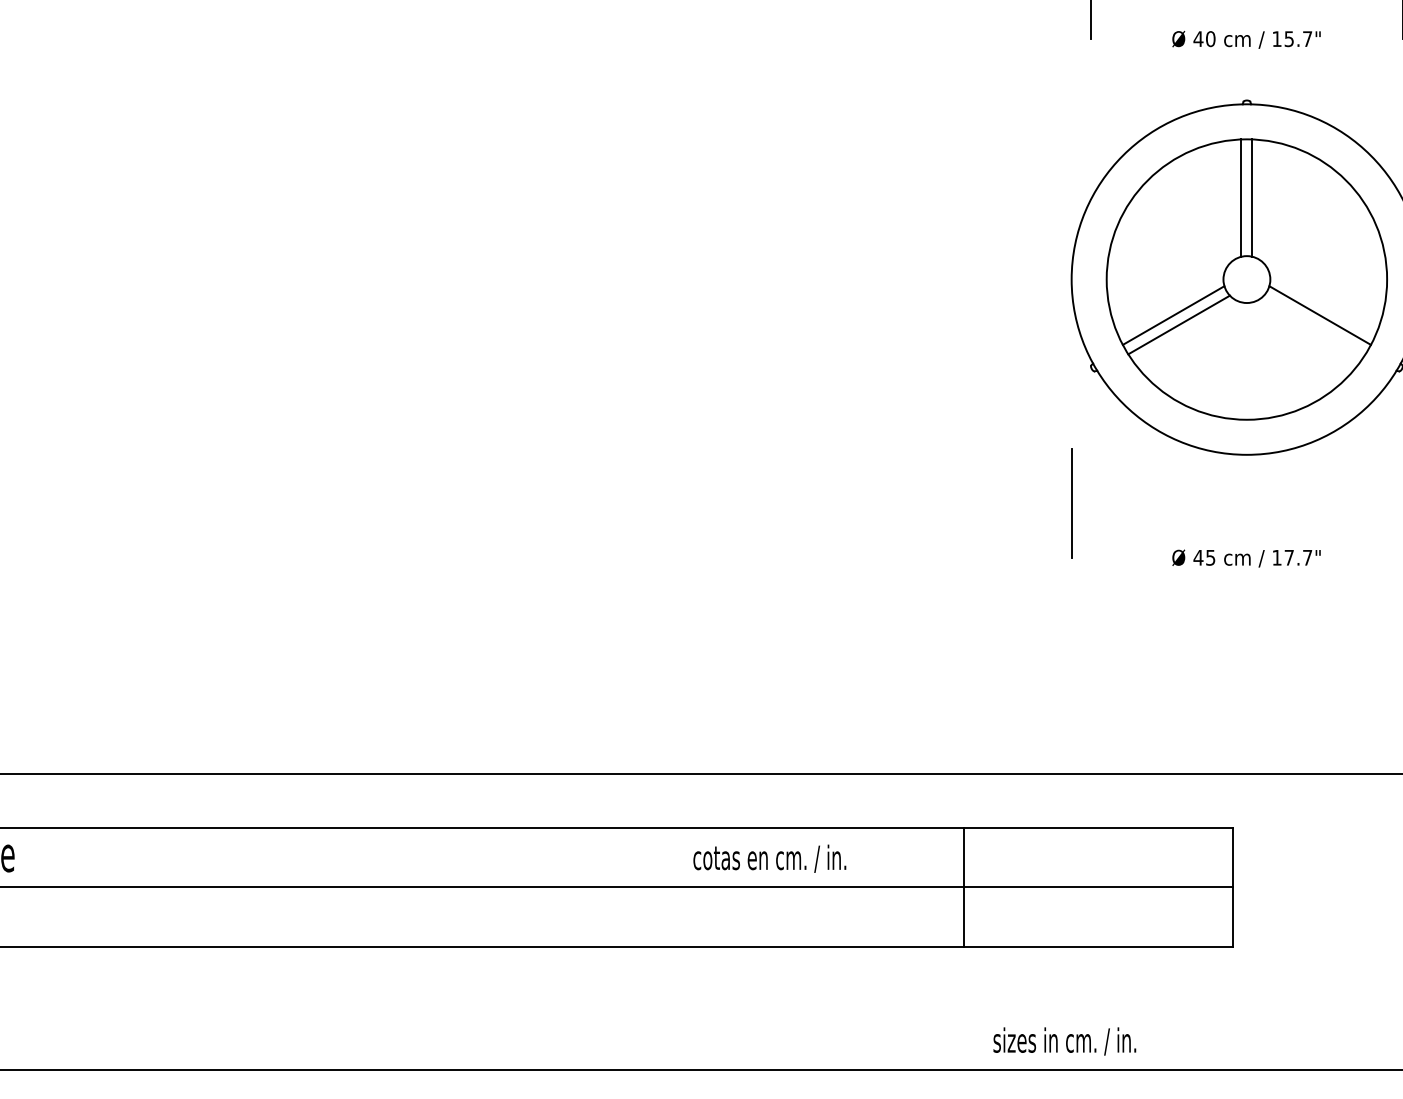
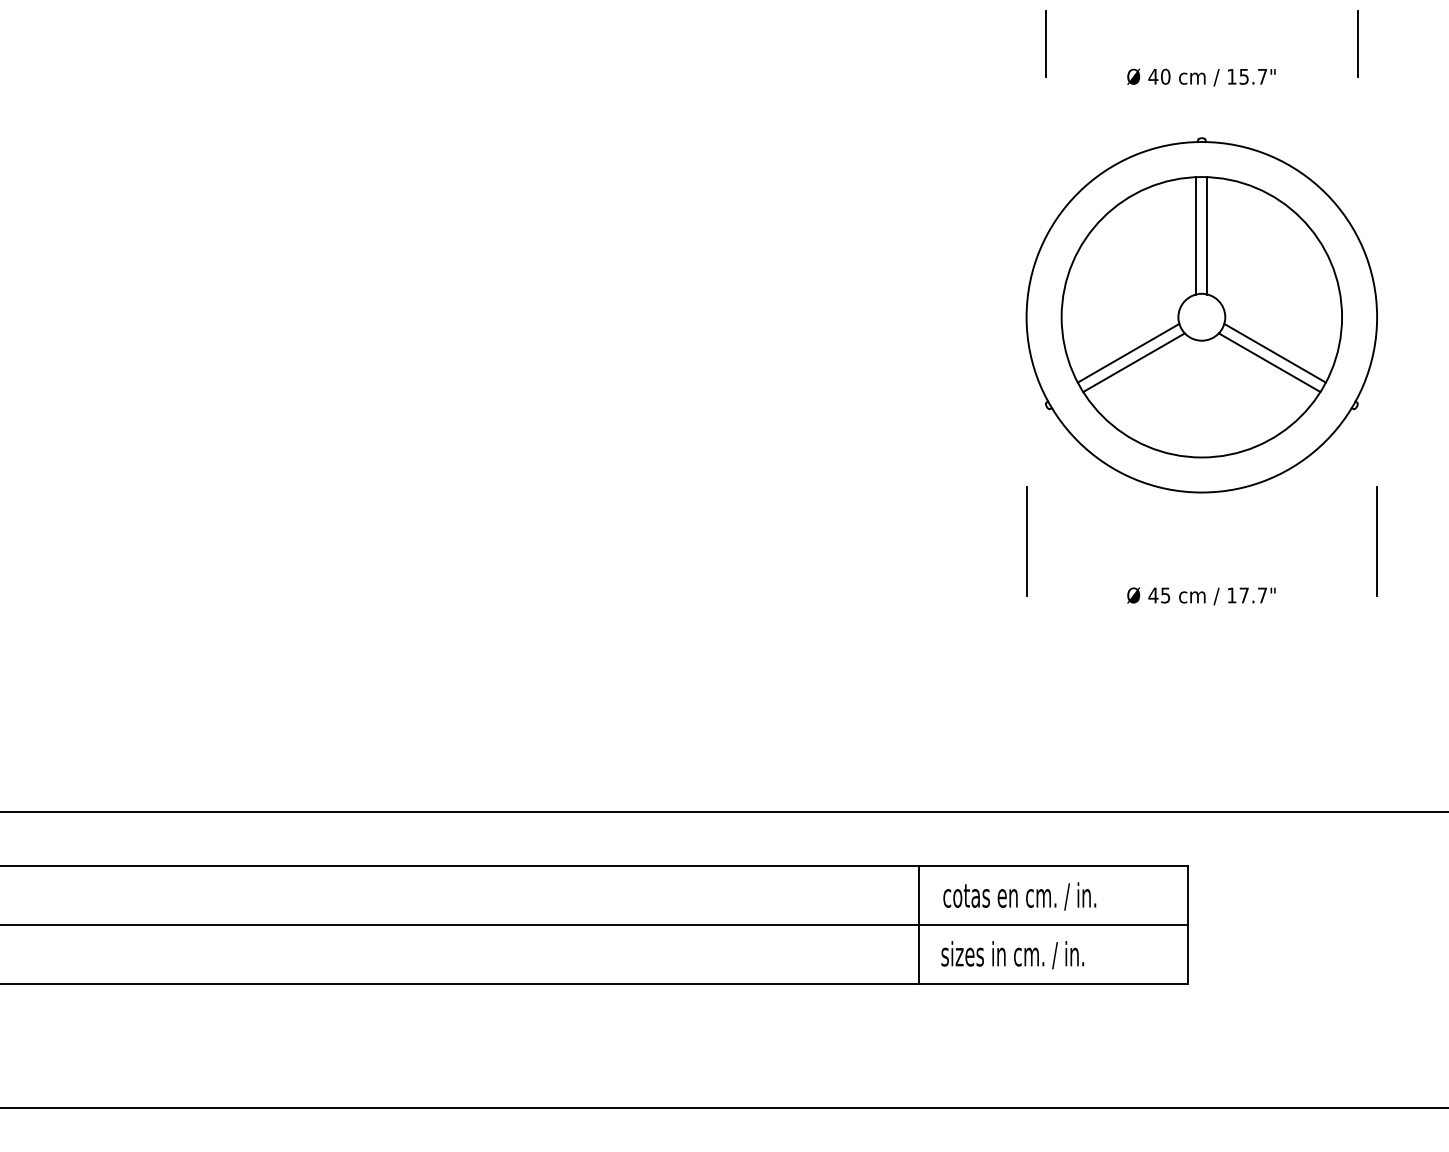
line: (1314, 324) -> (1269, 362), added
text: (769, 858) -> (1019, 896), moved
text: (1064, 1041) -> (1012, 955), moved

